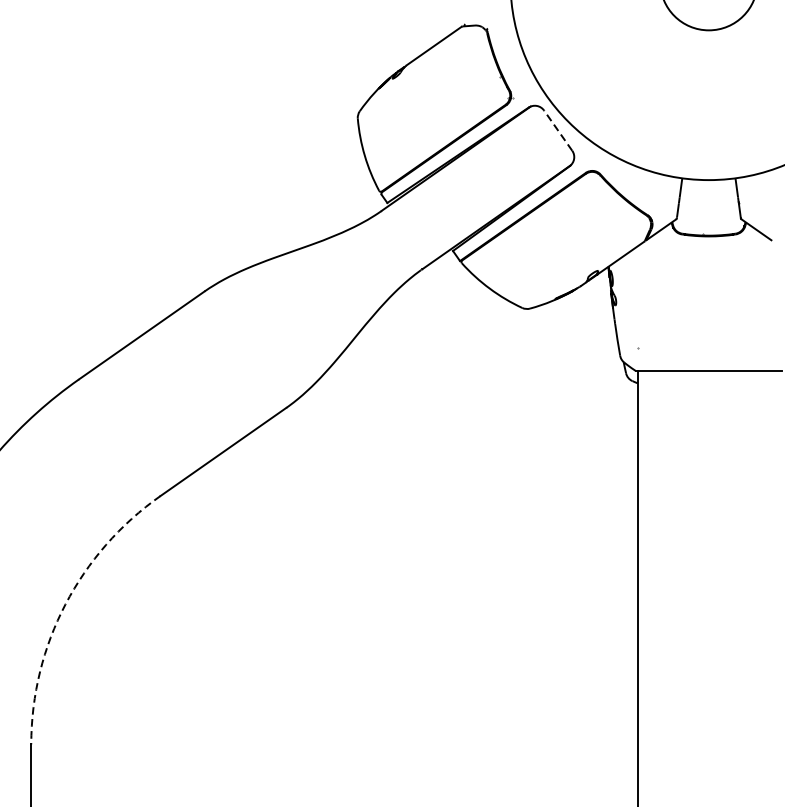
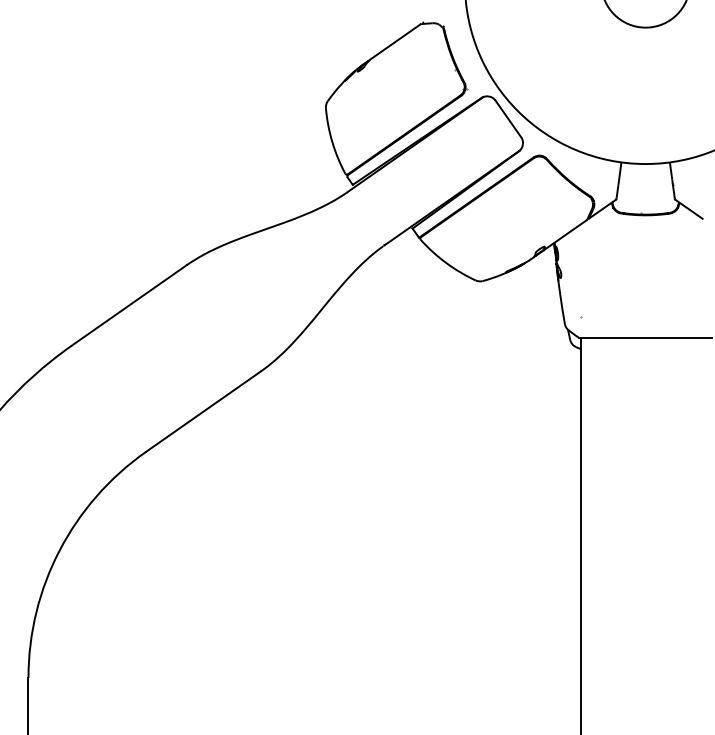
line: (558, 130) -> (508, 118), dashed -> solid
arc: (65, 604) -> (59, 550), dashed -> solid

